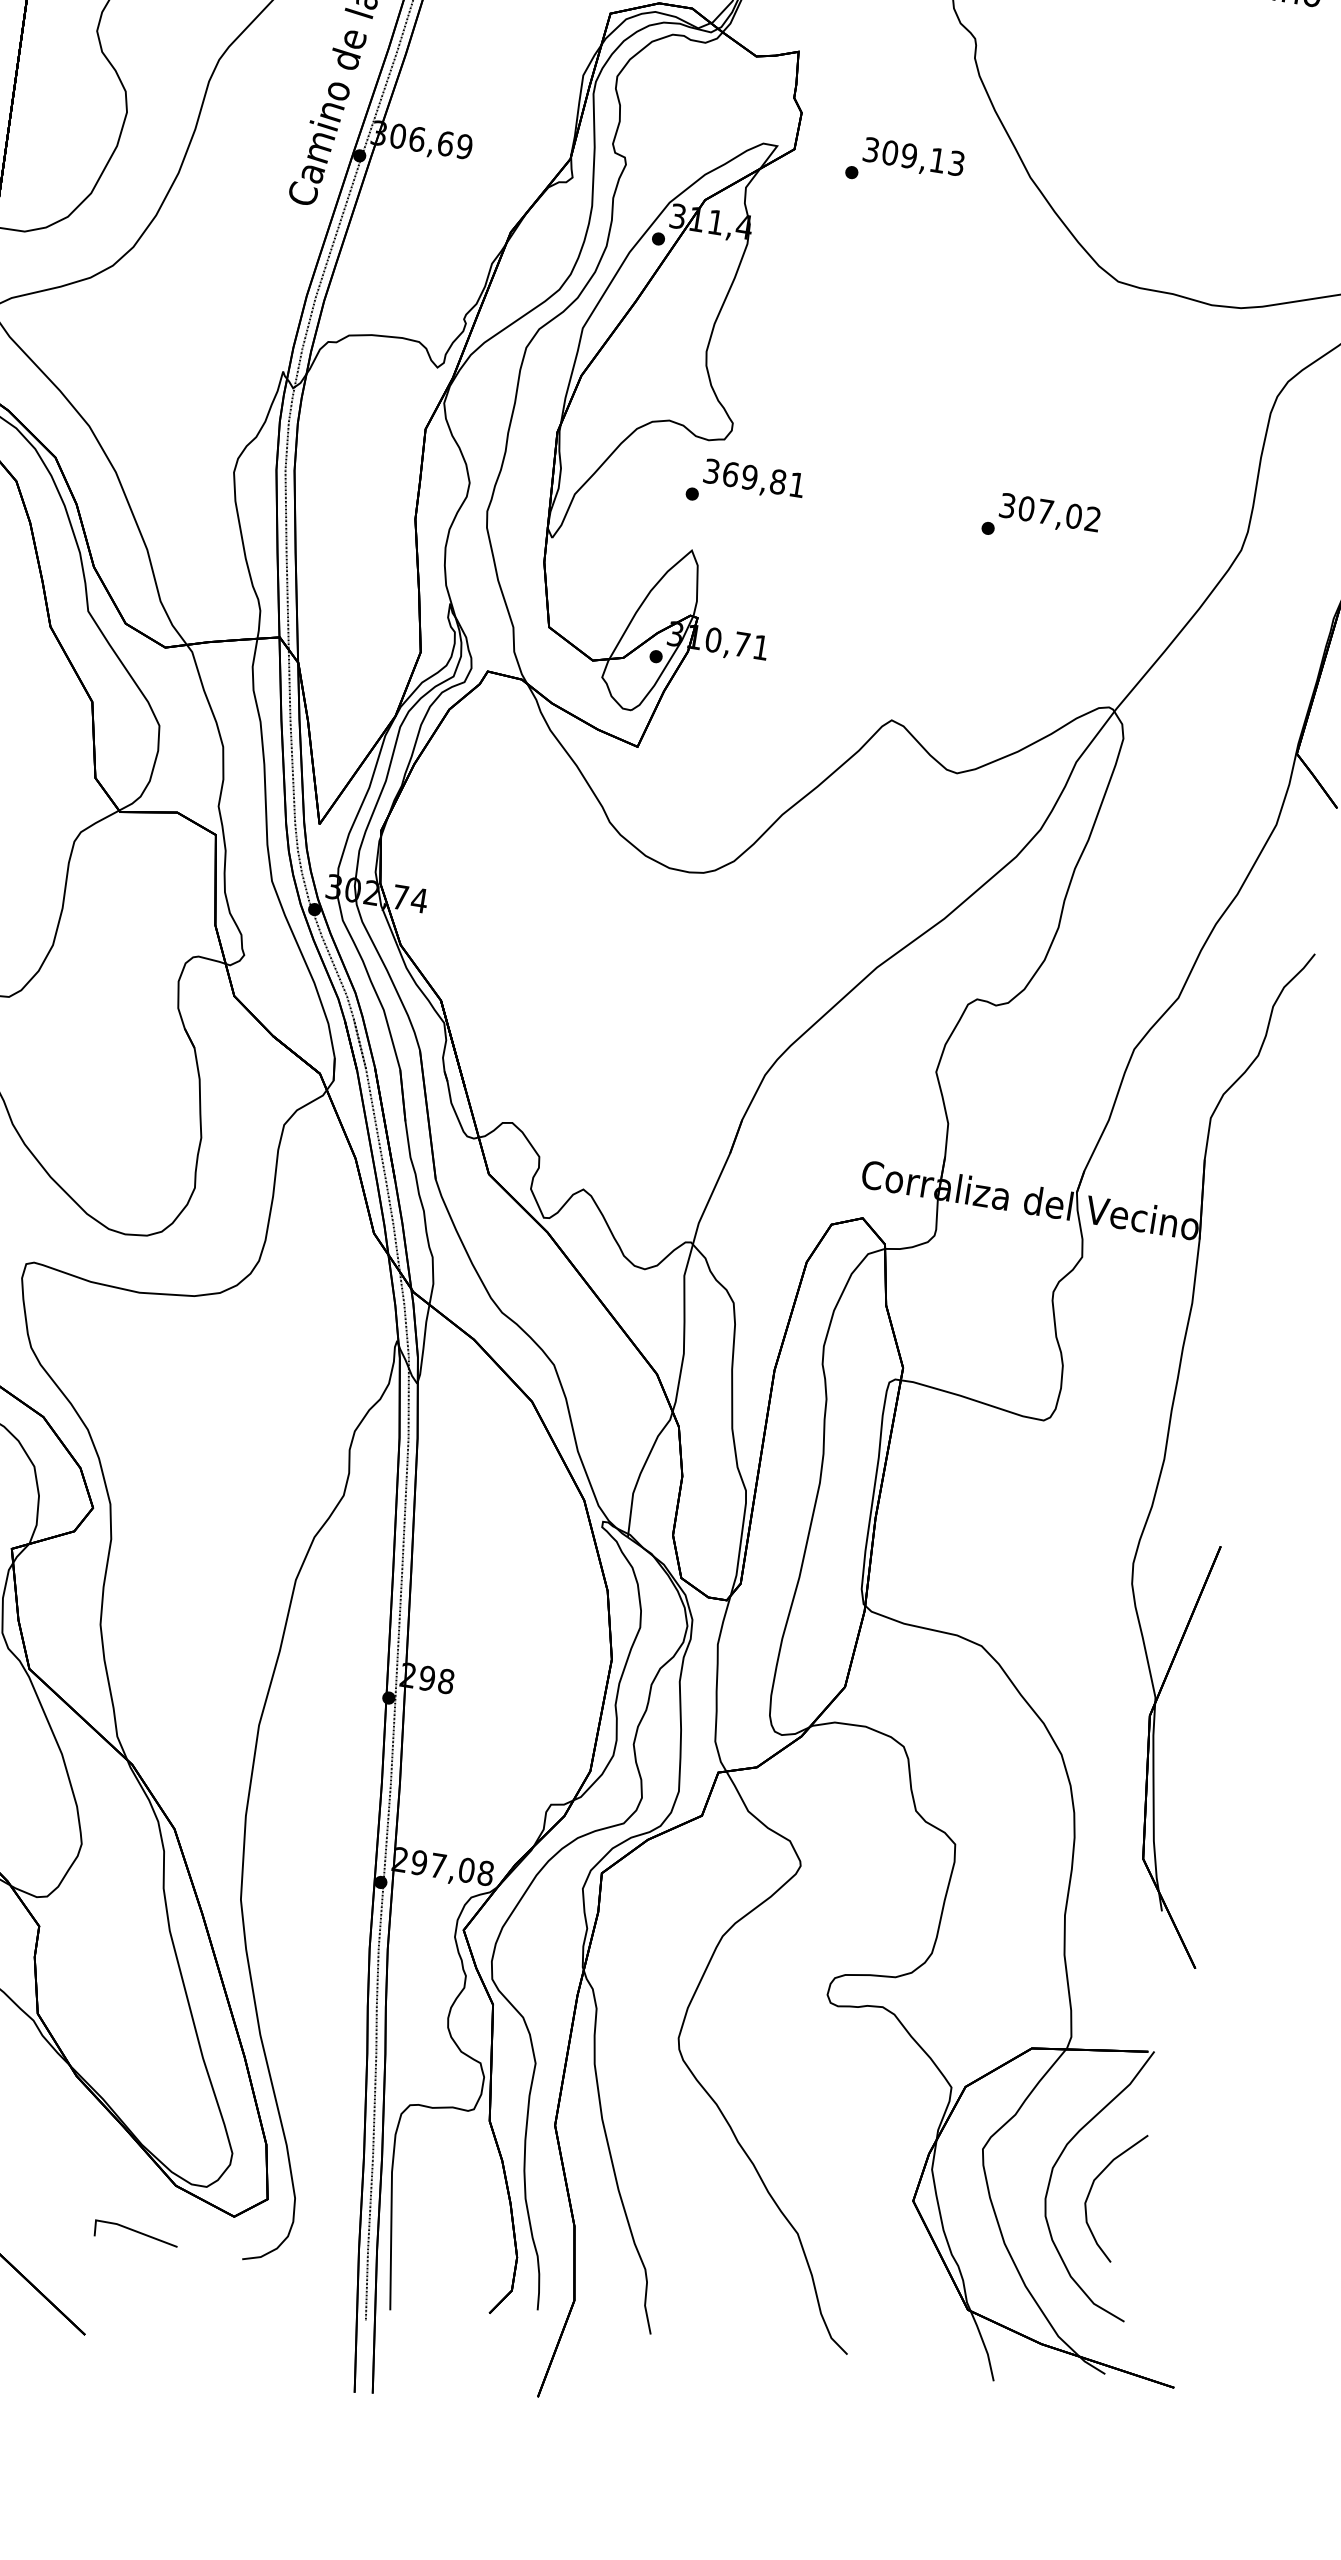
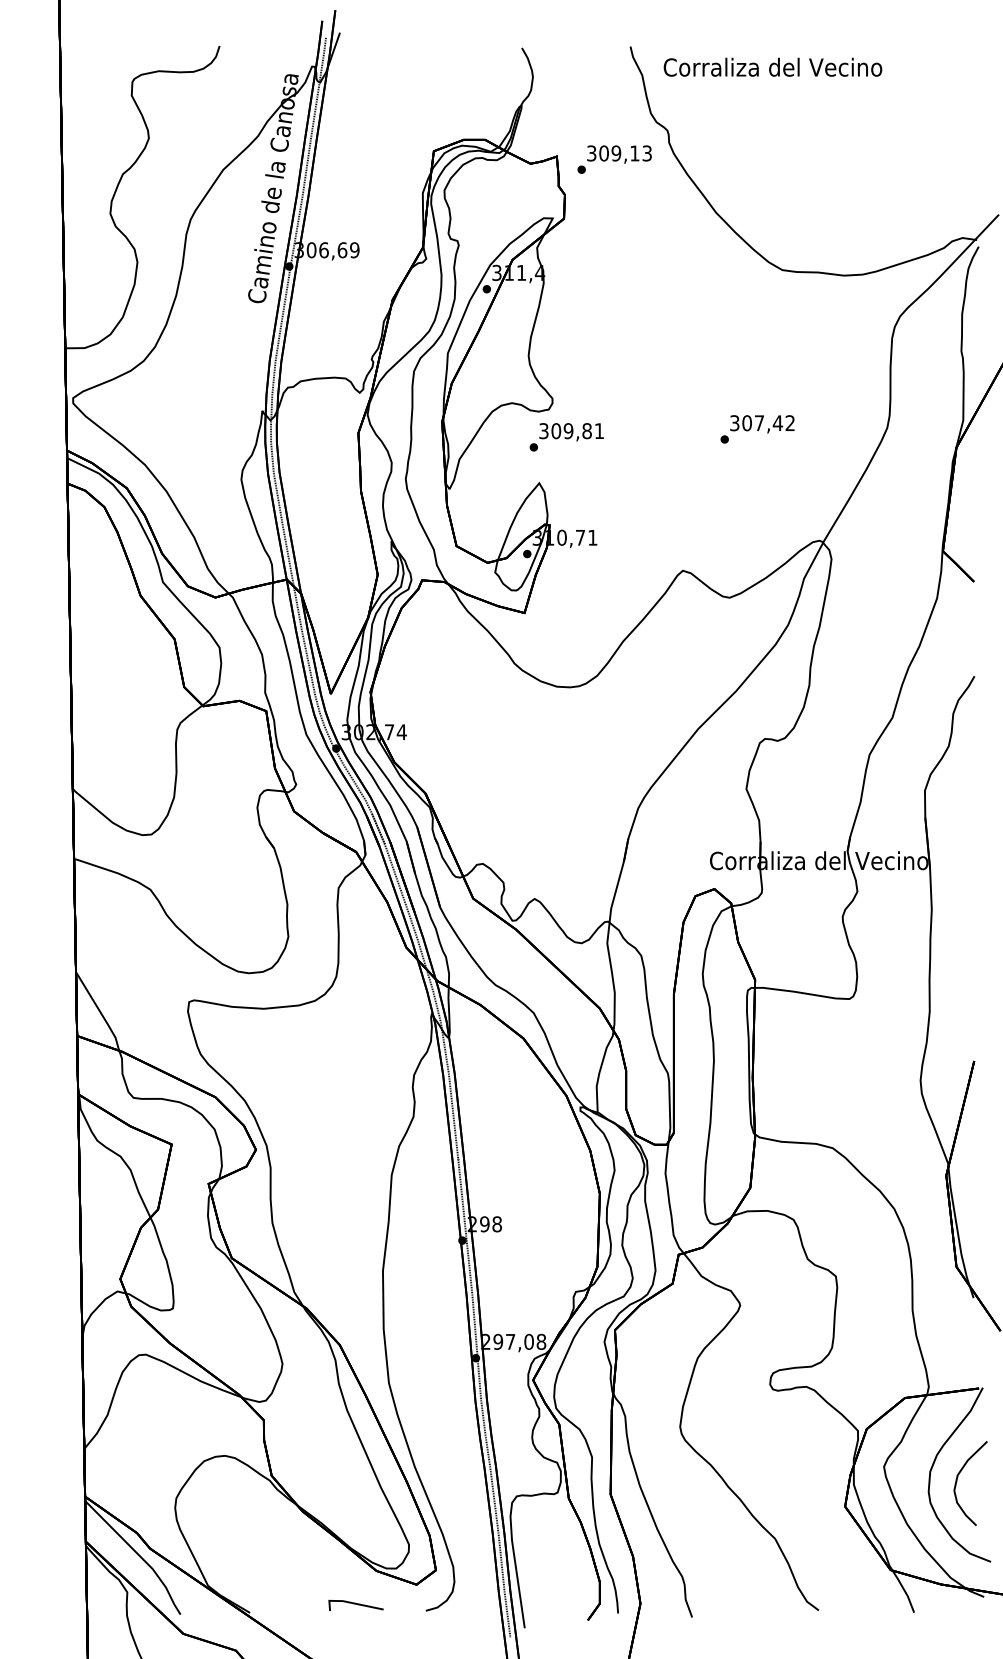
text: (904, 164) -> (614, 159), moved
text: (731, 473) -> (556, 430), 369,81 -> 309,81
text: (1073, 516) -> (777, 423), 307,02 -> 307,42

